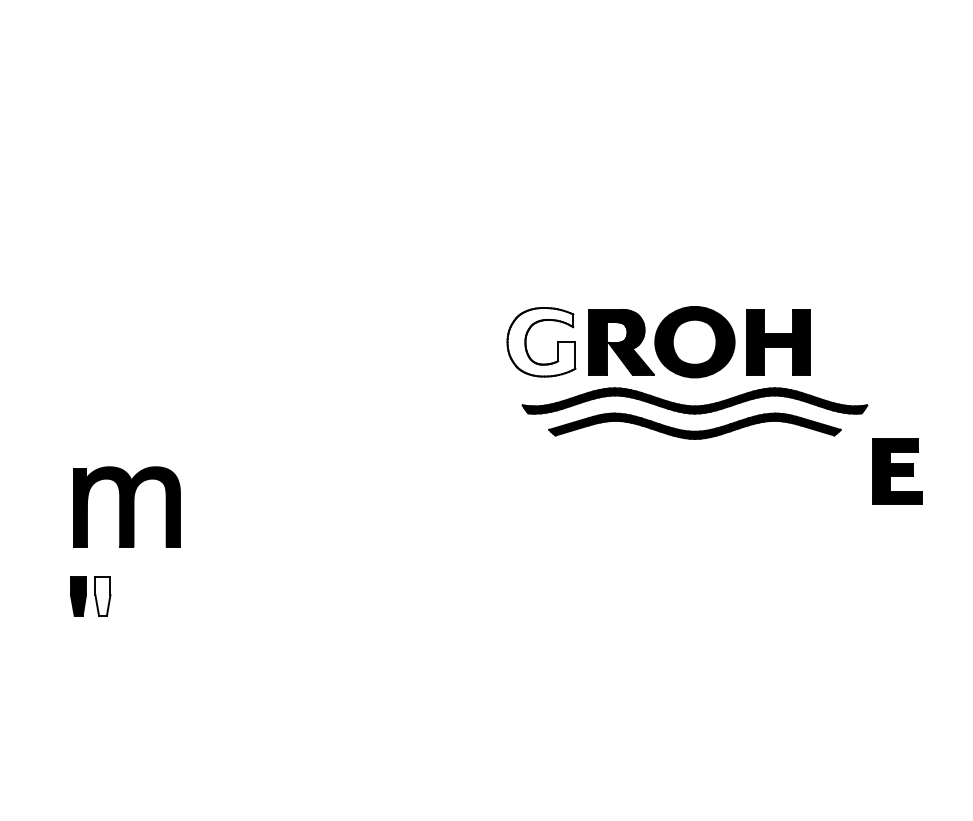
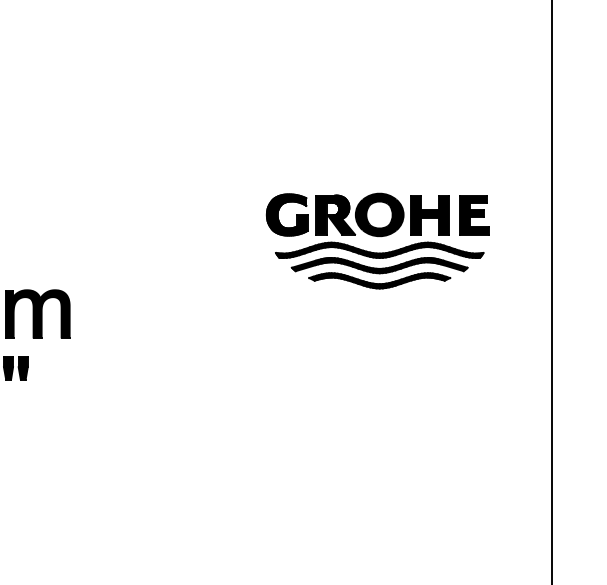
fill: (540, 341) -> (286, 214), added
part: (694, 451) -> (379, 280), added
part: (897, 472) -> (474, 215), moved
fill: (101, 595) -> (22, 367), added

